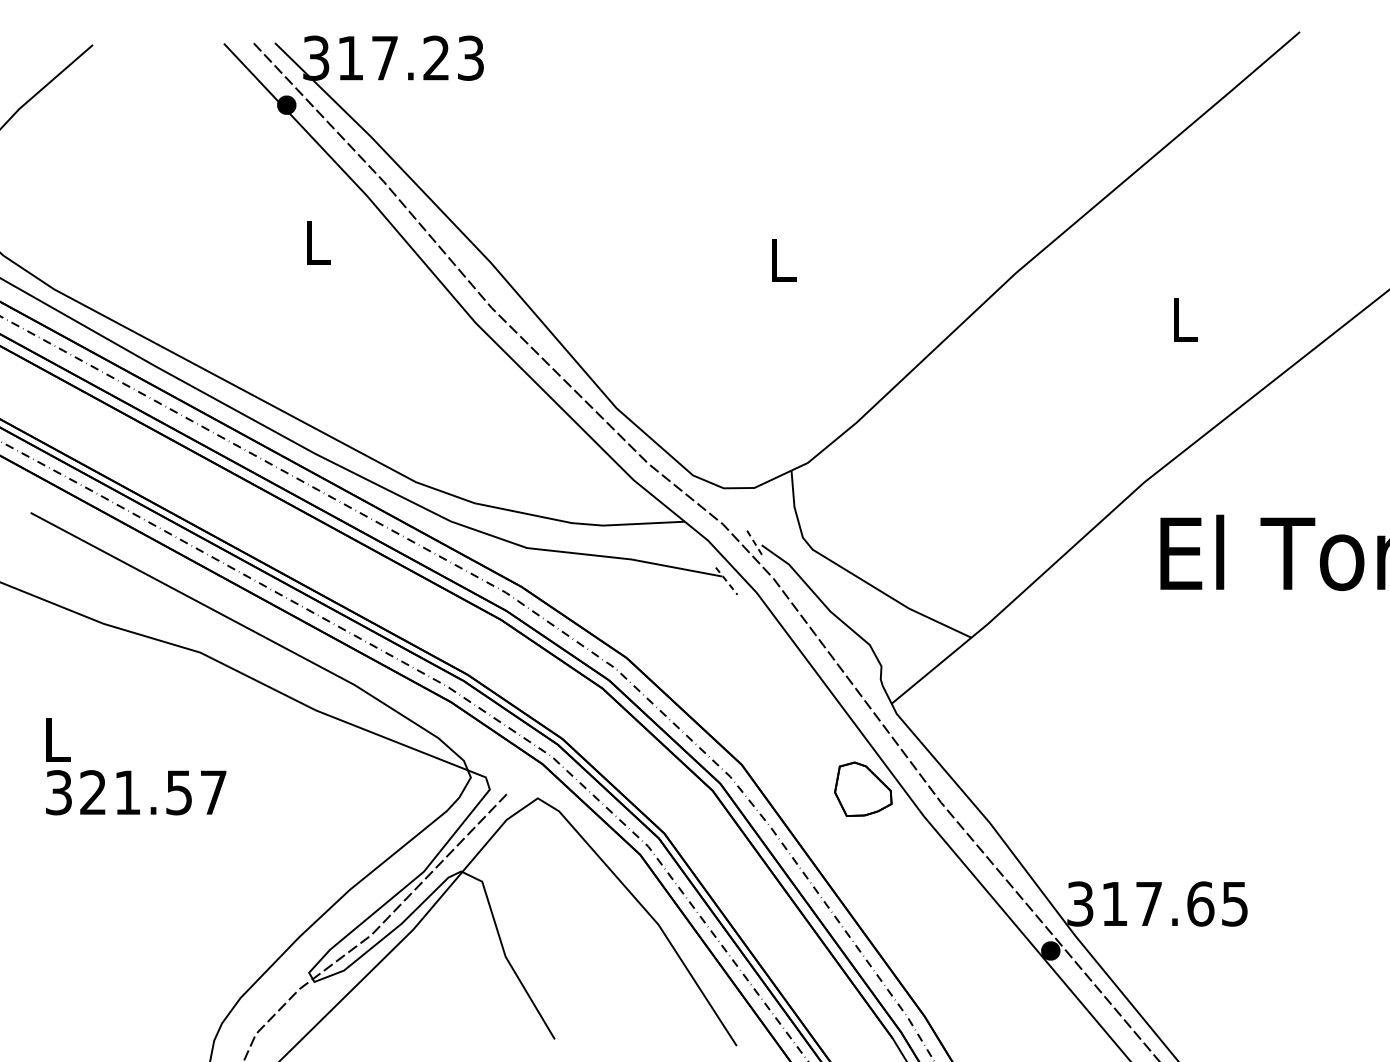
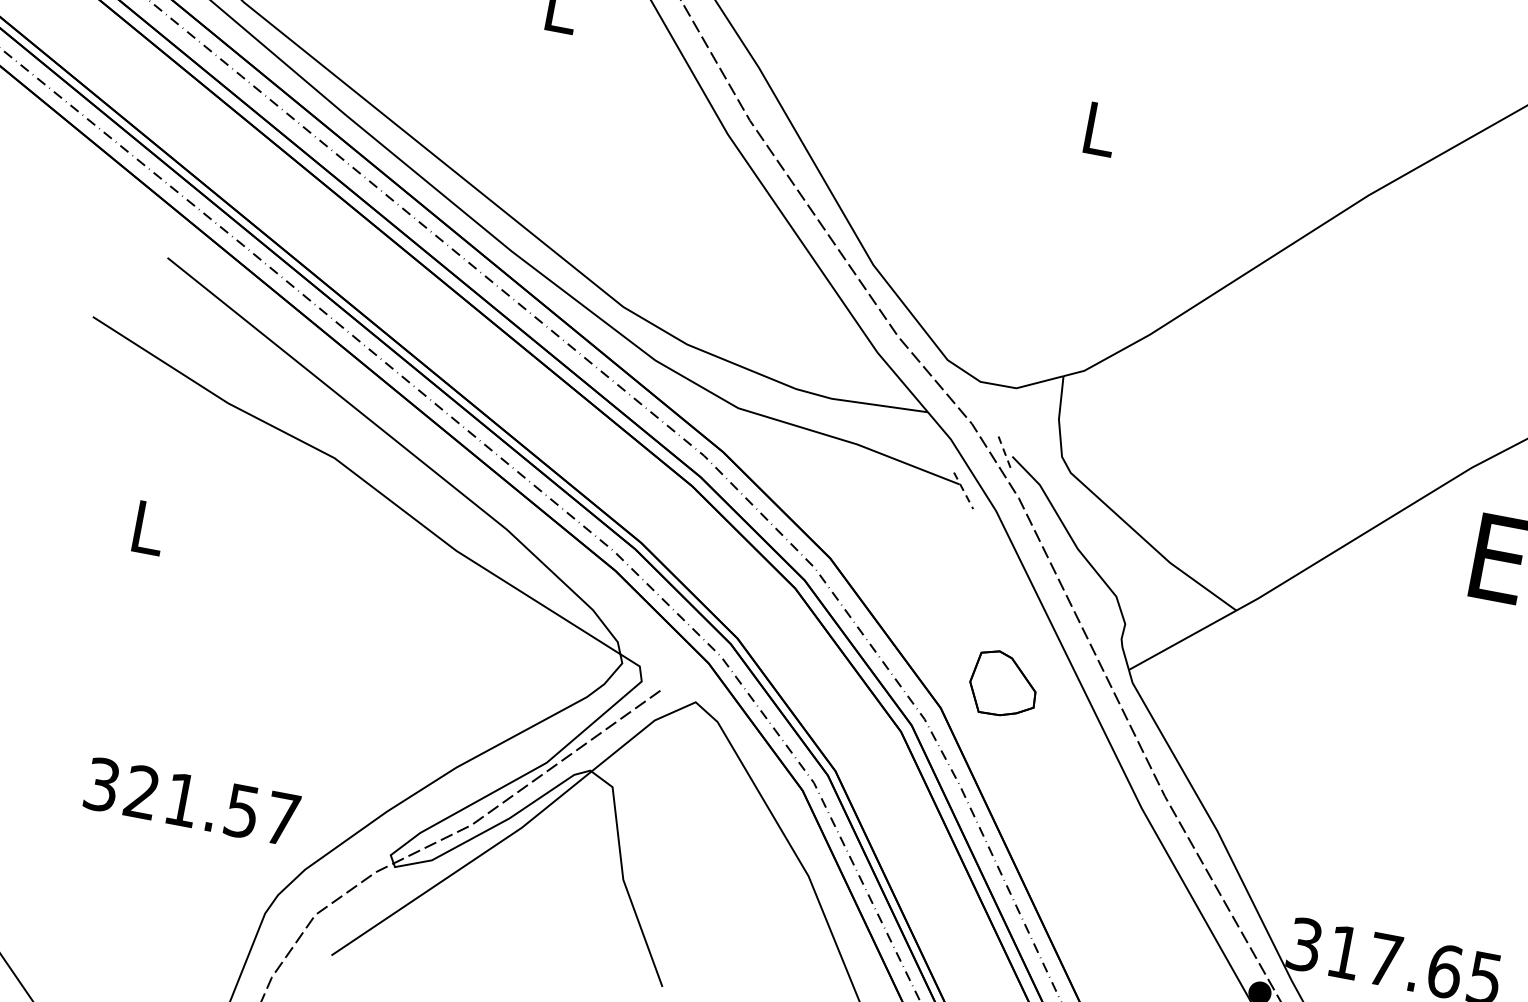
part: (863, 788) -> (1004, 683), moved
text: (136, 792) -> (192, 801), moved

